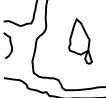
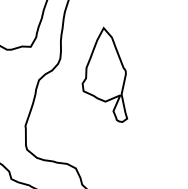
part: (80, 40) -> (107, 72), moved

